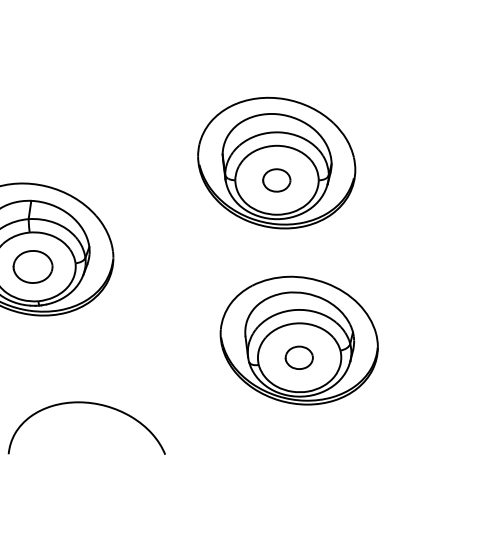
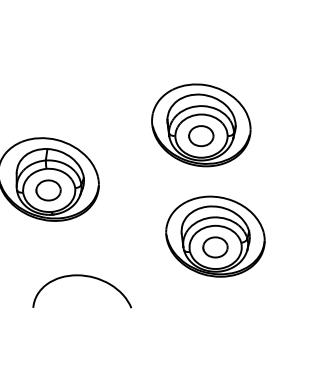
part: (277, 180) -> (201, 136), size x1.43
part: (299, 357) -> (215, 247), size x1.43

